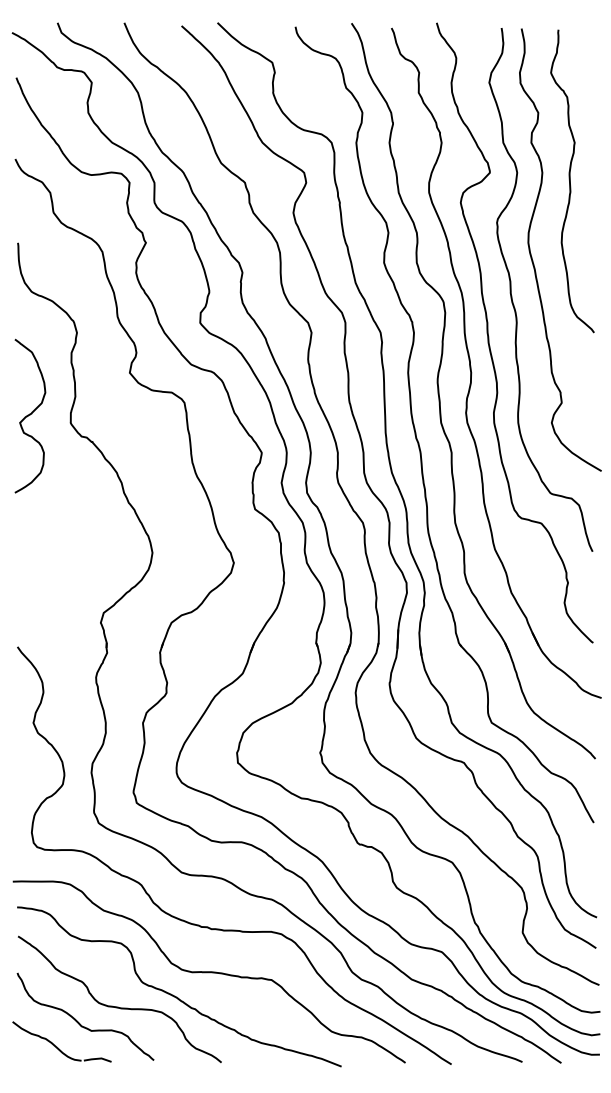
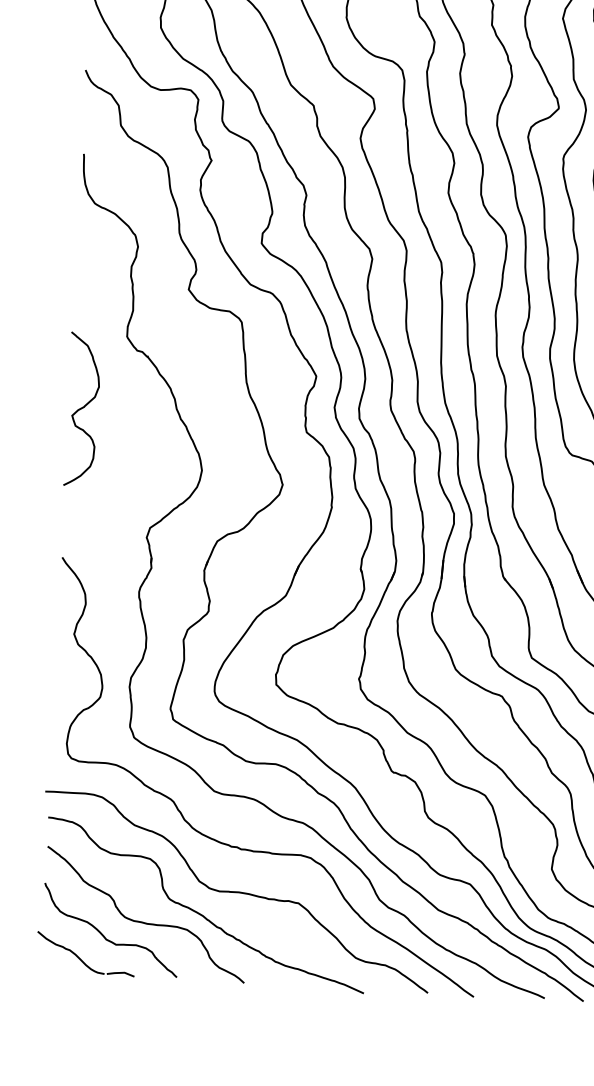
curve: (30, 415) -> (83, 408), moved

